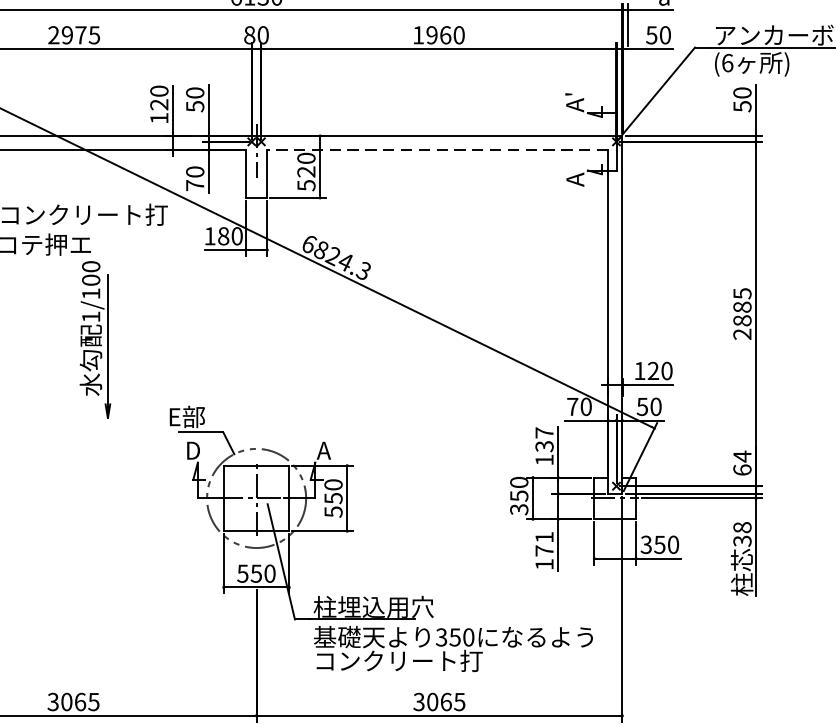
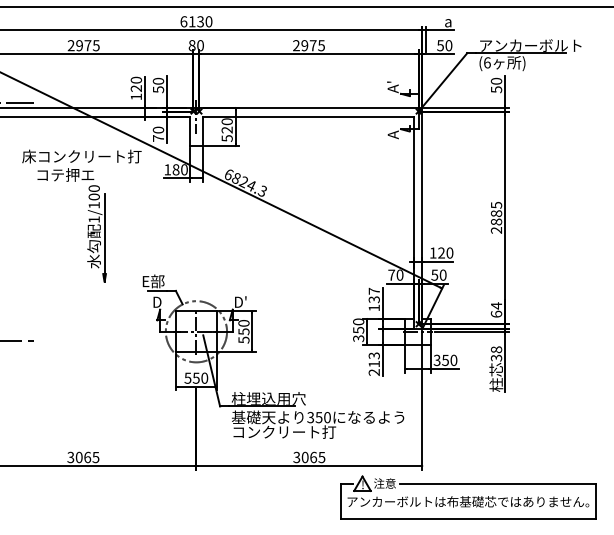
text: (438, 34) -> (308, 45), 1960 -> 2975
line: (436, 149) -> (307, 116), dashed -> solid
text: (326, 449) -> (239, 301), A -> D'
text: (543, 549) -> (373, 363), 171 -> 213

